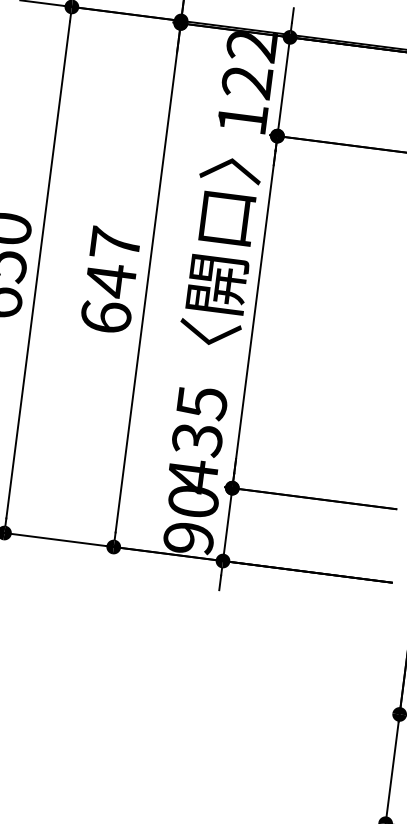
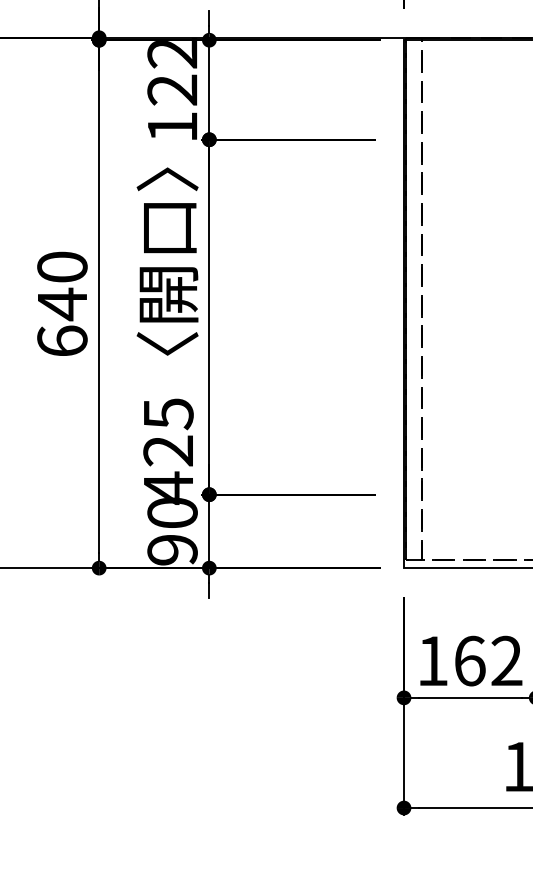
text: (115, 243) -> (62, 266), 647 -> 640
text: (197, 440) -> (168, 451), 435 -> 425

